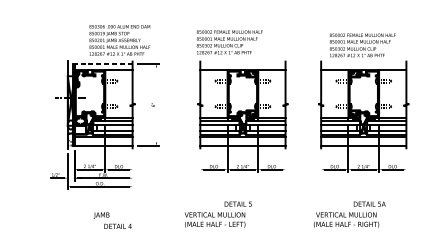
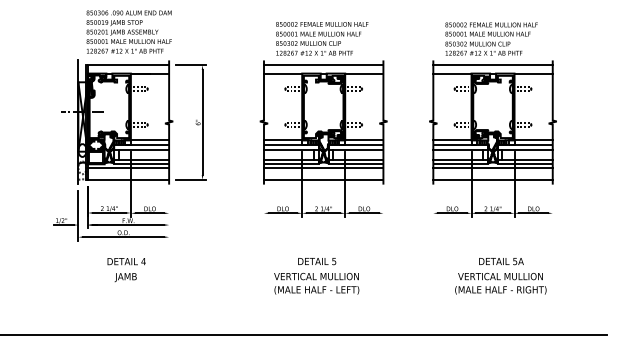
text: (119, 40) -> (128, 31), moved
text: (229, 42) -> (322, 38), moved
line: (103, 64) -> (128, 65), dashed -> solid
line: (242, 64) -> (323, 65), added
line: (363, 64) -> (492, 65), added
line: (156, 104) -> (202, 122), added
text: (214, 219) -> (316, 283), moved
text: (346, 219) -> (500, 283), moved
text: (117, 226) -> (126, 261), moved

